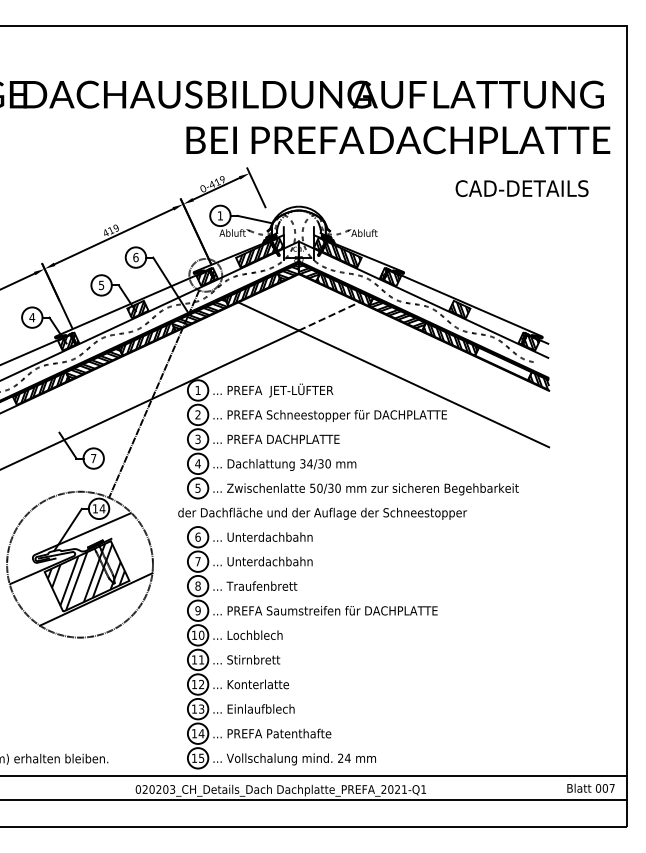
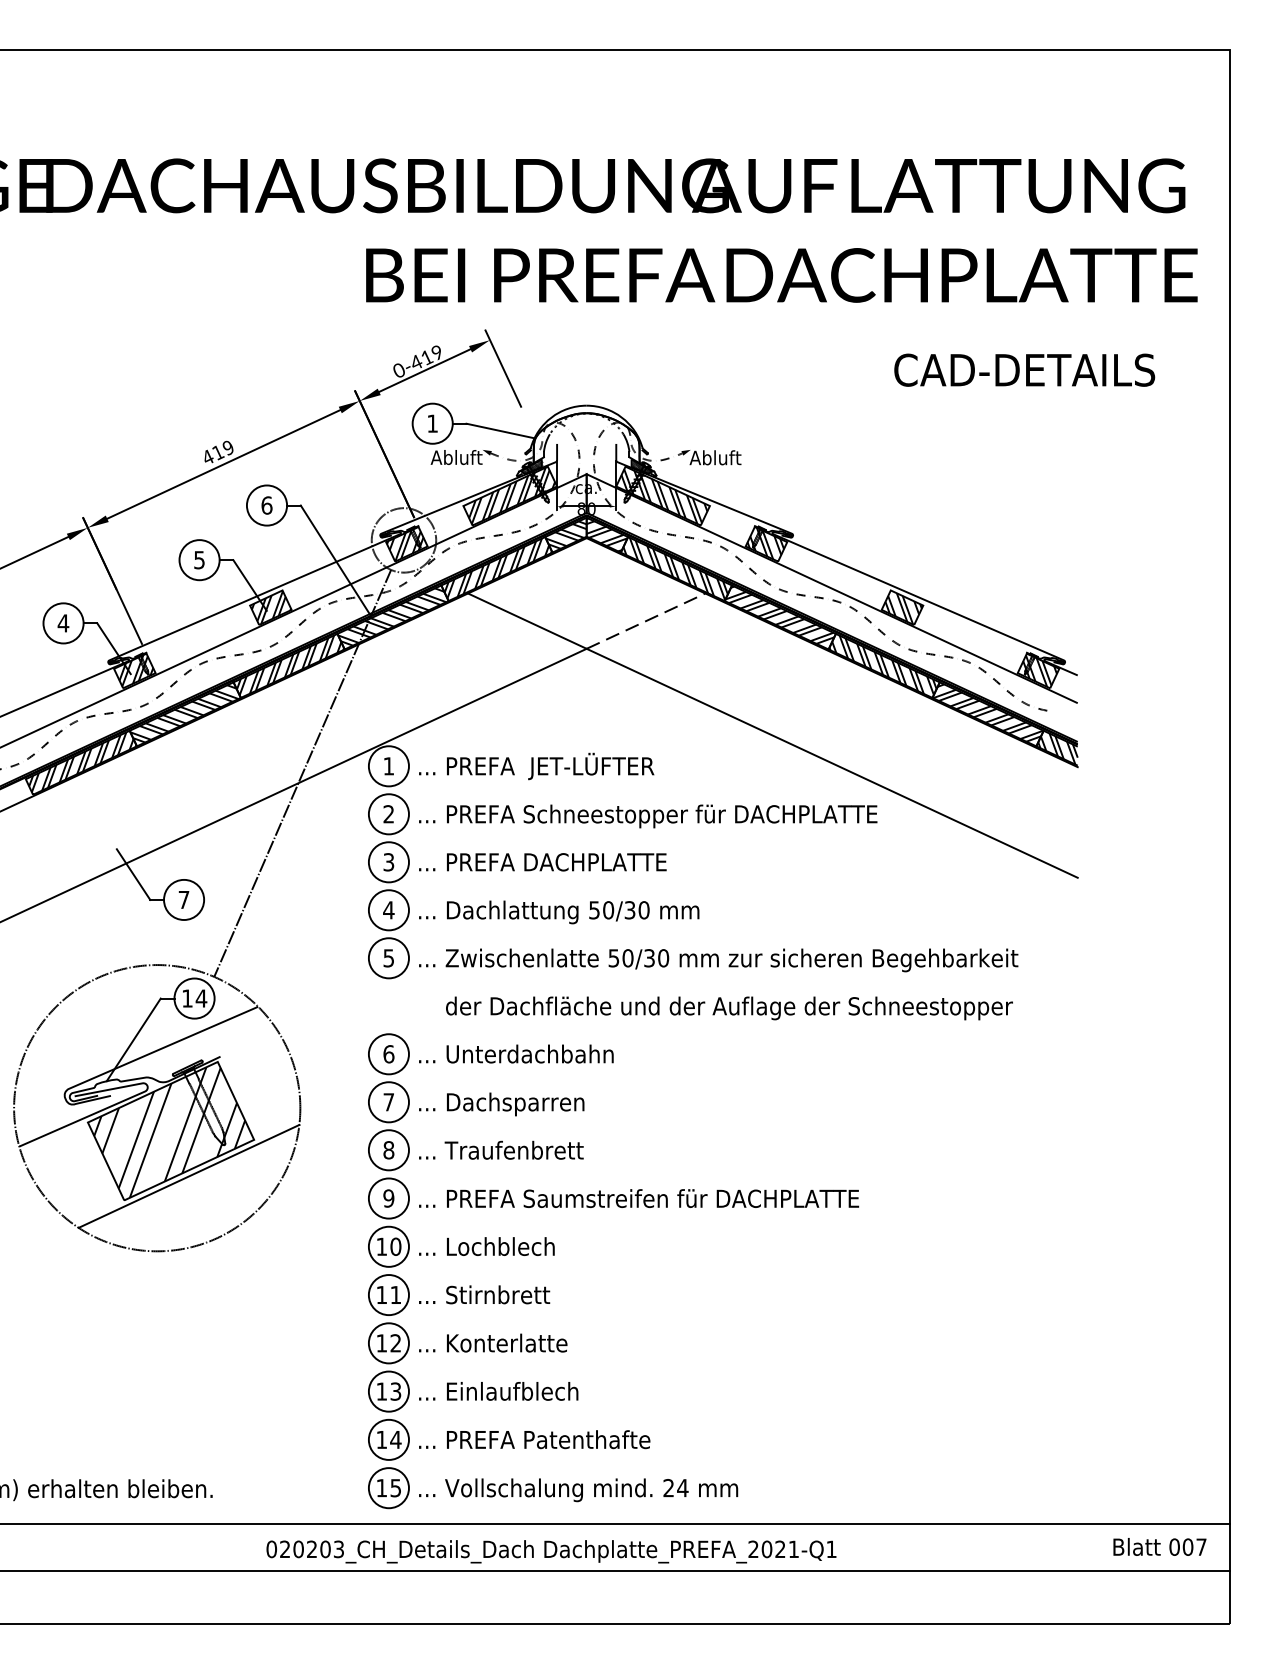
hatch: (503, 362) -> (988, 711), added
text: (306, 463) -> (601, 909), 34/30 -> 50/30
text: (322, 513) -> (729, 1007), moved
text: (269, 562) -> (529, 1103), ... Unterdachbahn -> ... Dachsparren

